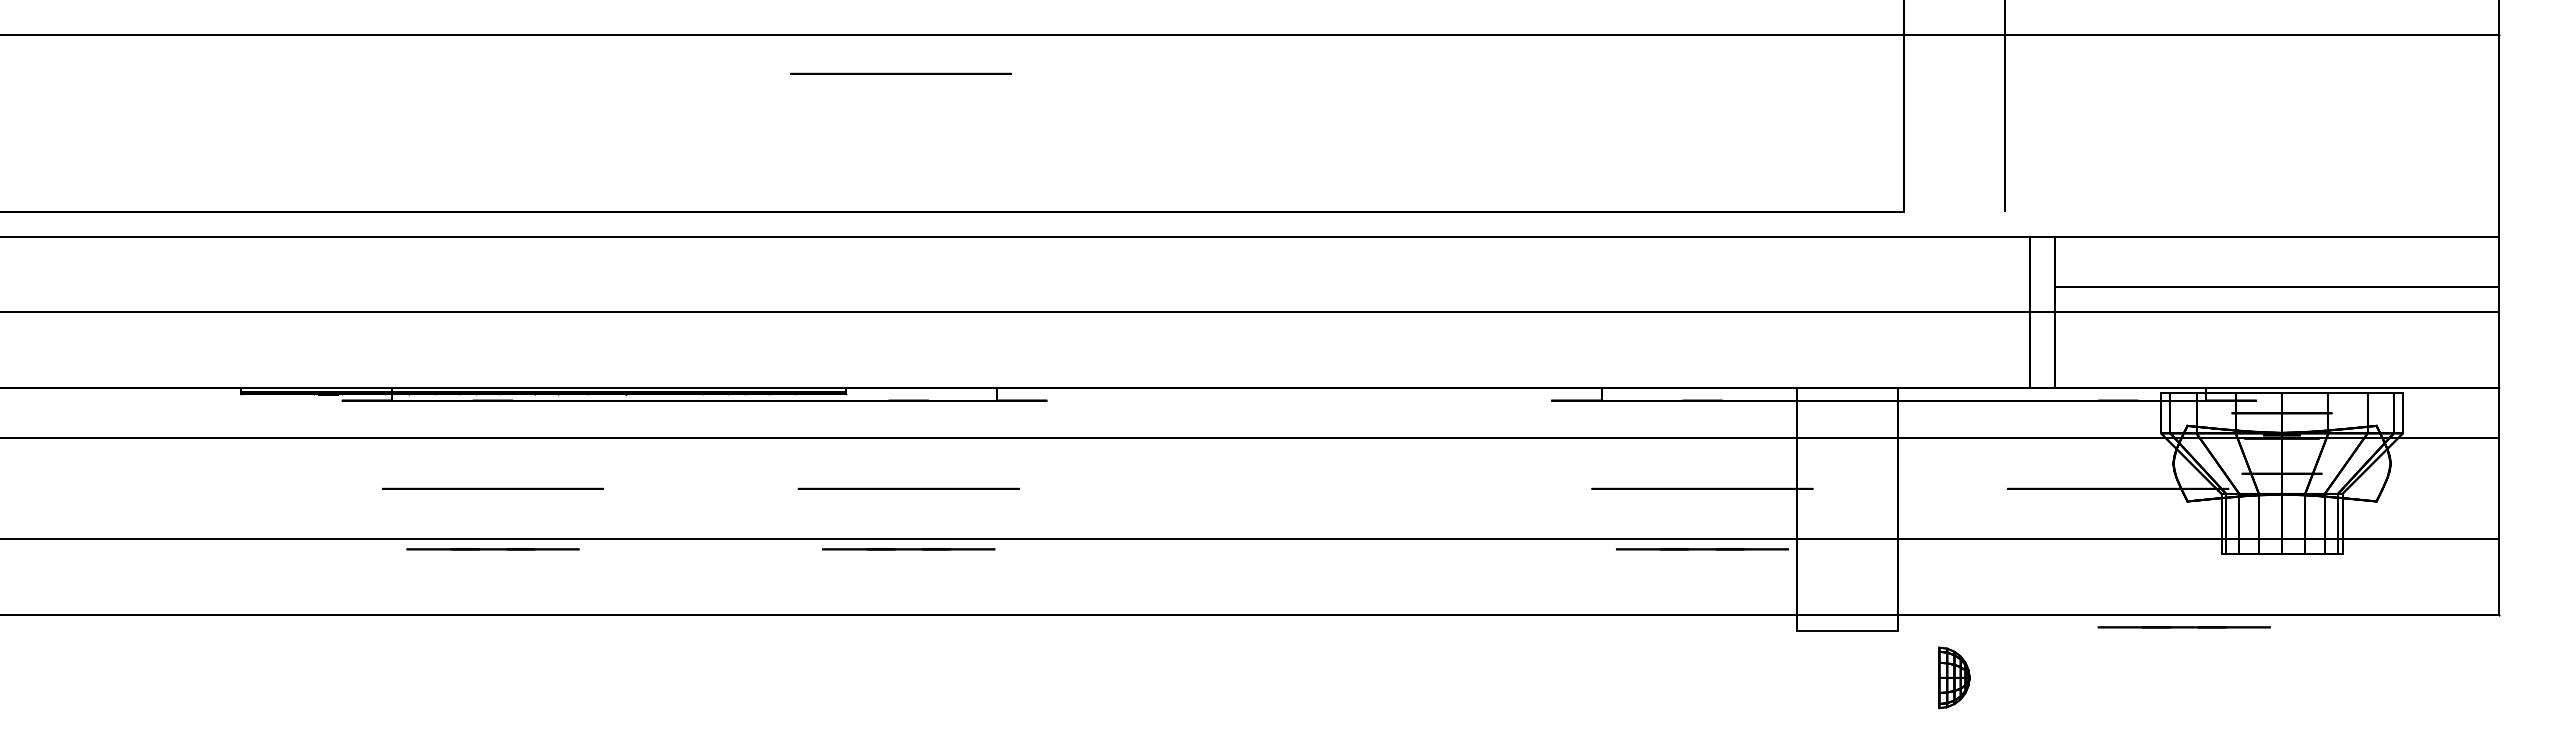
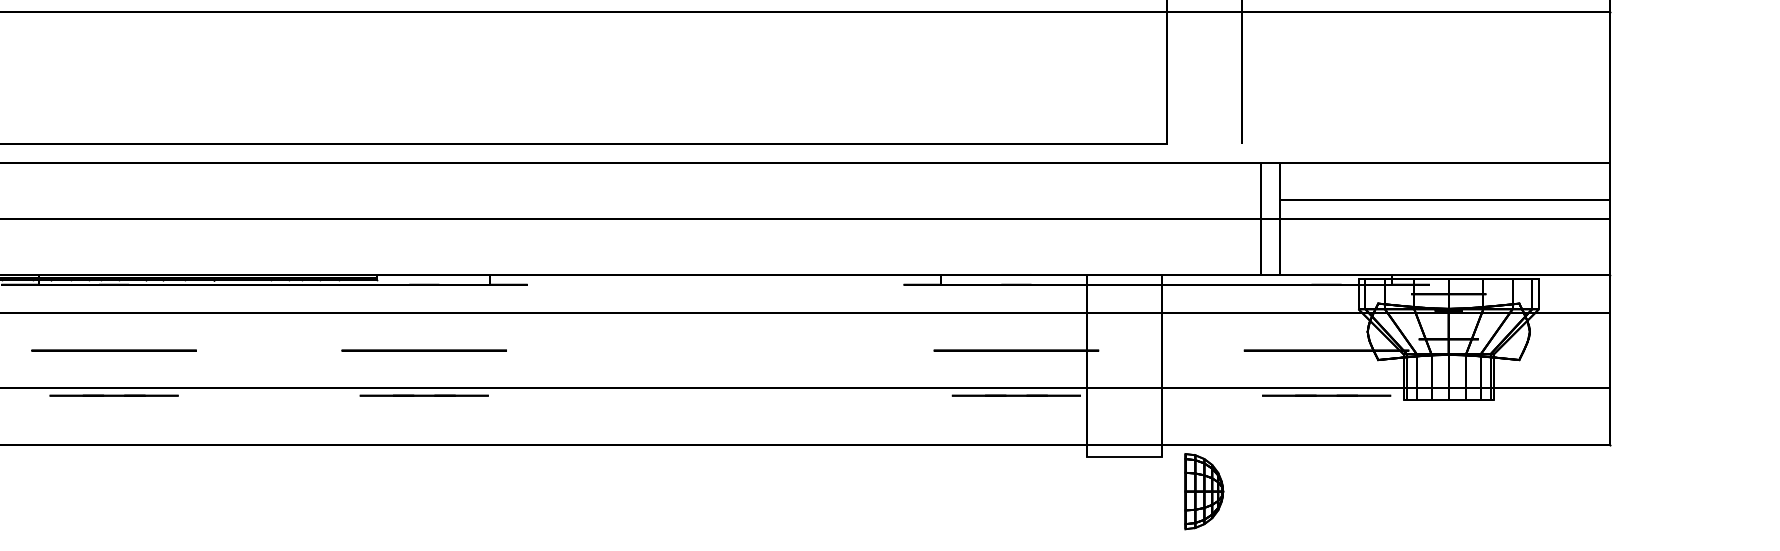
circle: (900, 73) -> (418, 40), removed
line: (2183, 627) -> (1326, 395), moved
part: (1954, 677) -> (1204, 491), size x1.67

